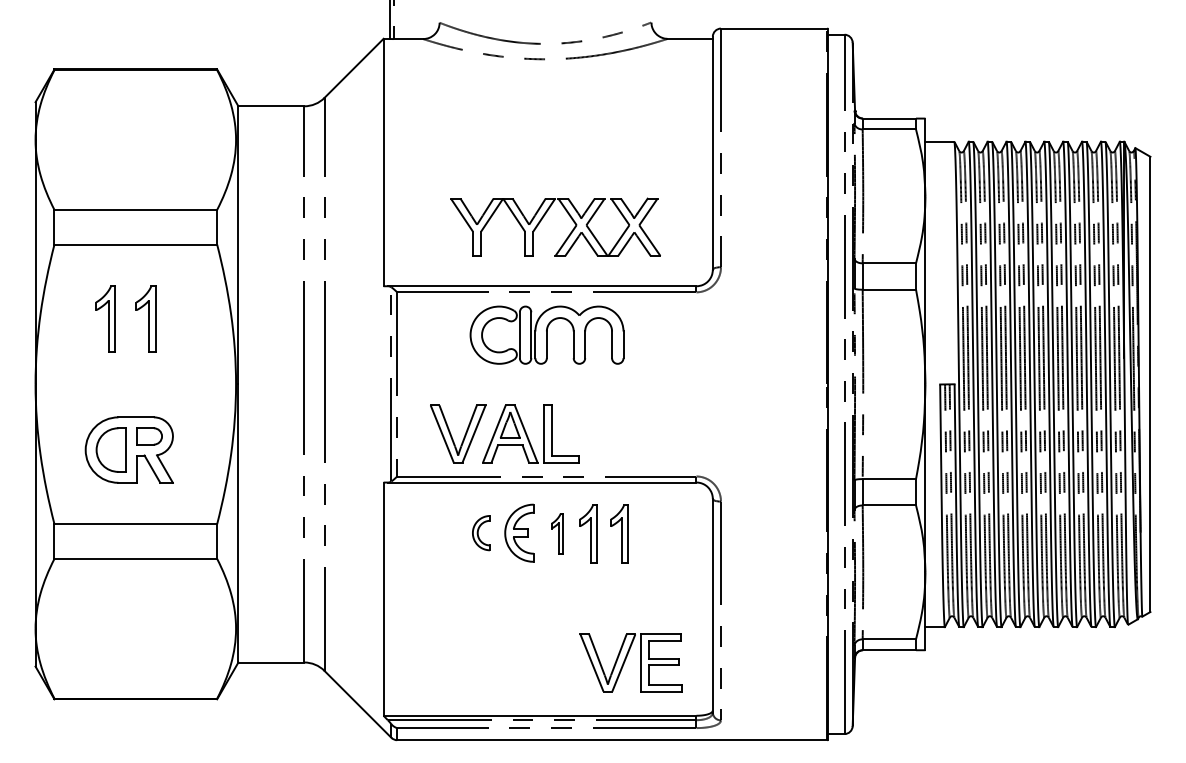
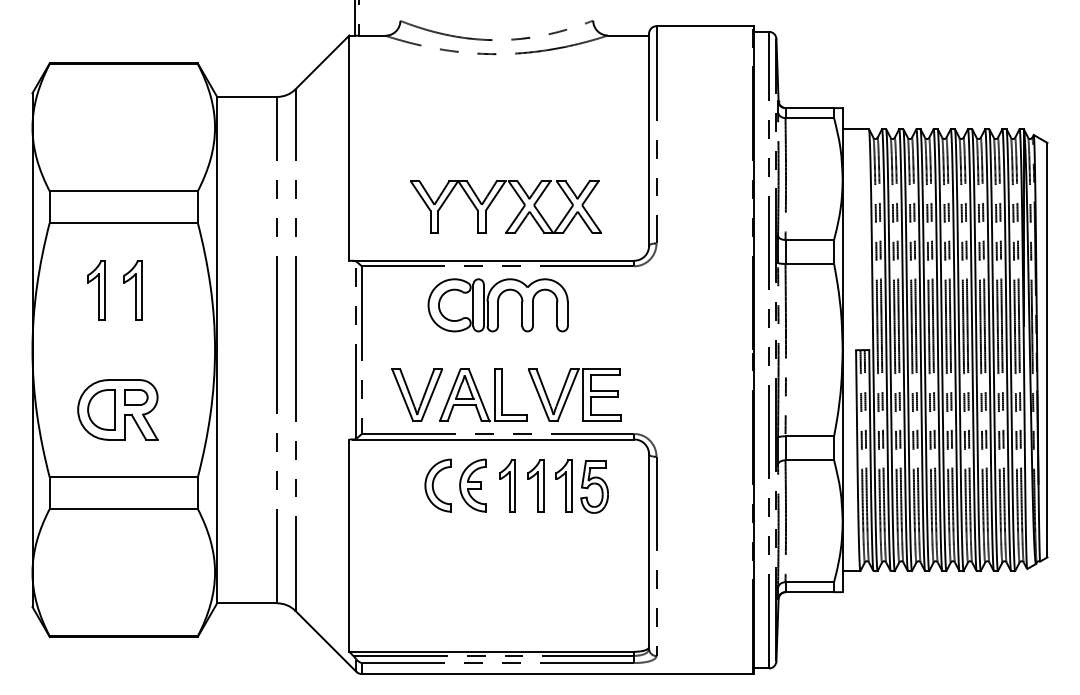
part: (481, 532) -> (438, 484), size x1.67
part: (557, 533) -> (507, 485), size x1.43
part: (652, 534) -> (594, 486), added
part: (630, 662) -> (574, 394), moved

